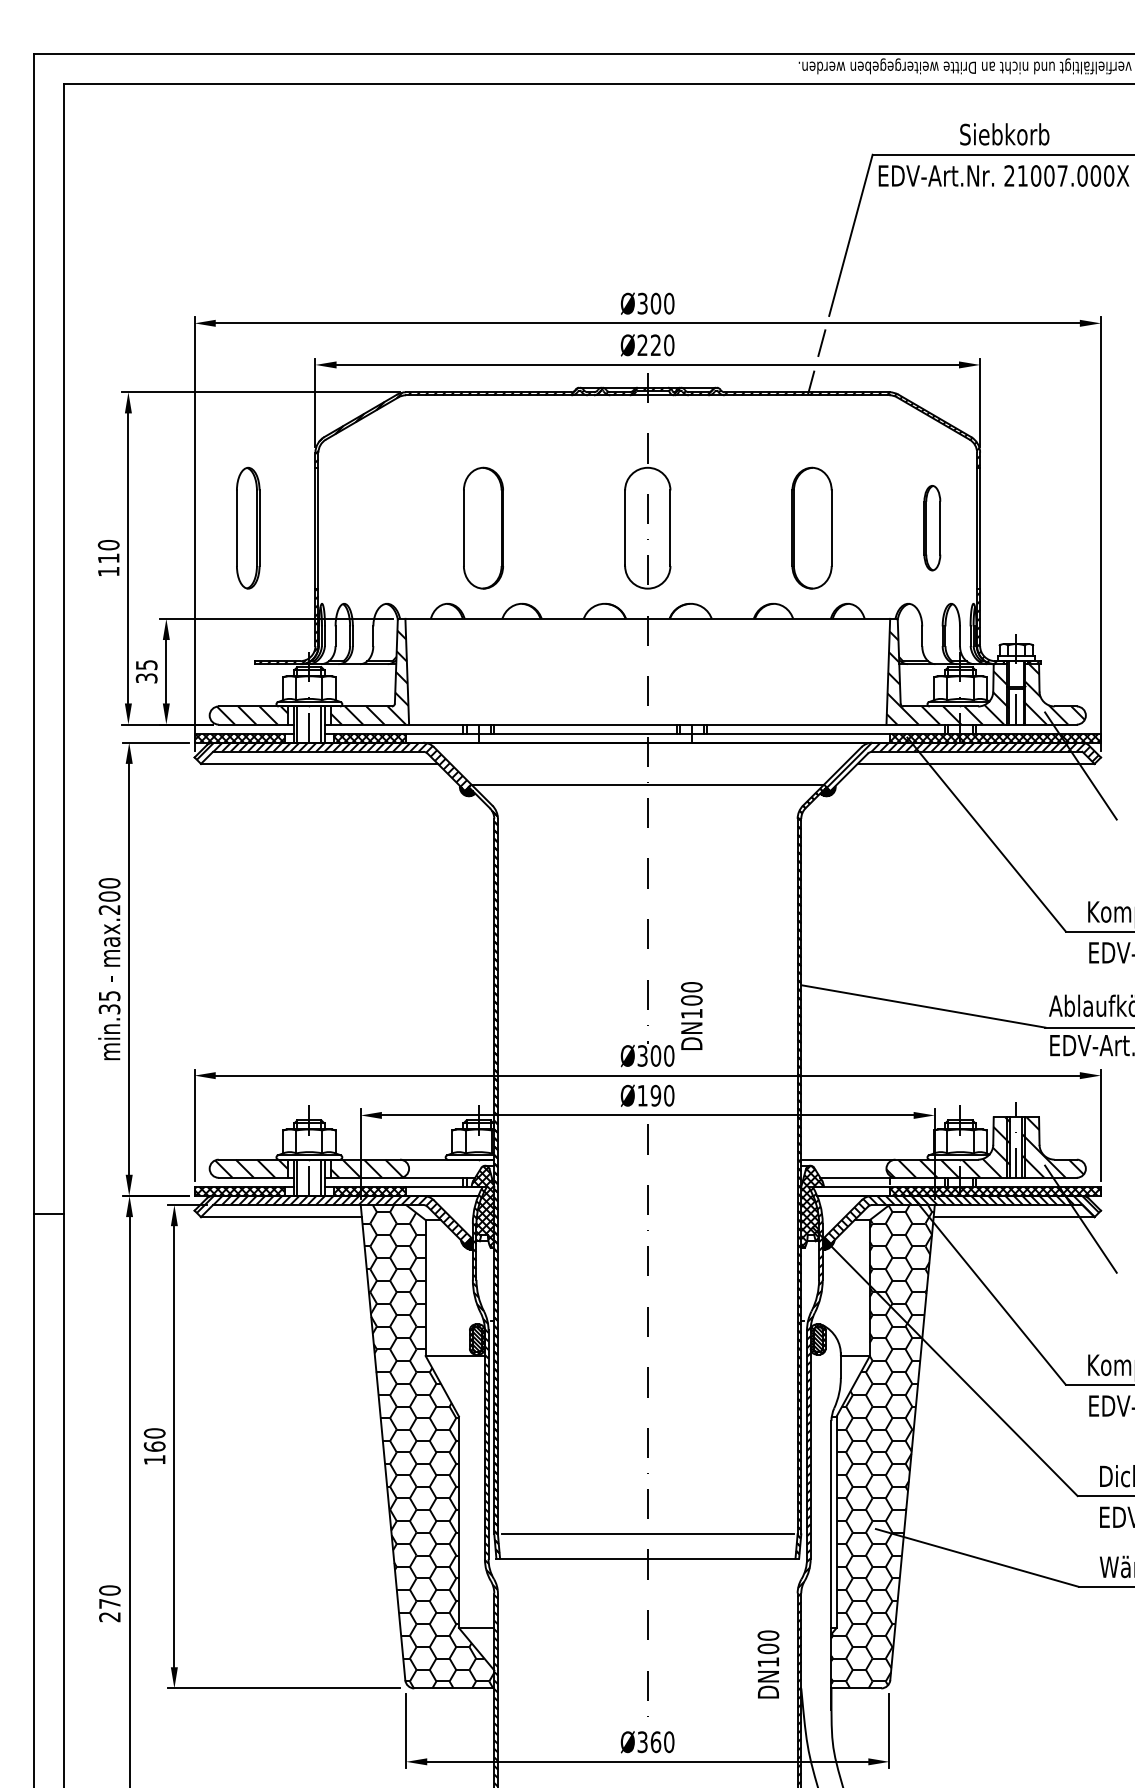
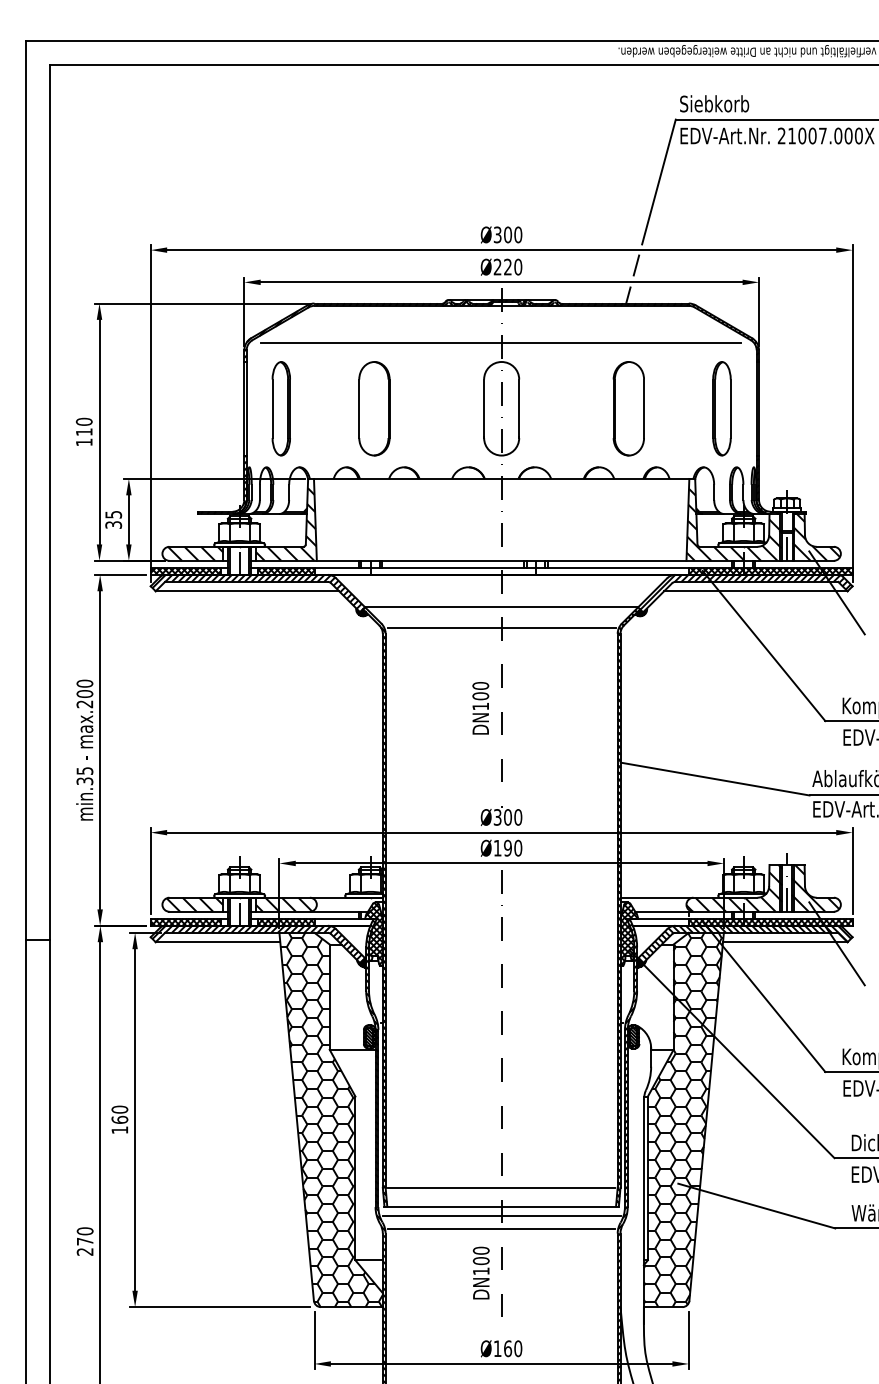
text: (1004, 134) -> (714, 103), moved
line: (646, 443) -> (500, 343), added
part: (248, 527) -> (281, 408), moved
part: (932, 527) -> (722, 408), size x1.43
line: (647, 811) -> (501, 628), added
text: (691, 1015) -> (480, 707), moved
line: (647, 1570) -> (501, 1215), added
line: (647, 1586) -> (501, 1228), added
text: (768, 1664) -> (481, 1273), moved
text: (642, 1742) -> (497, 1348), Ø360 -> Ø160

